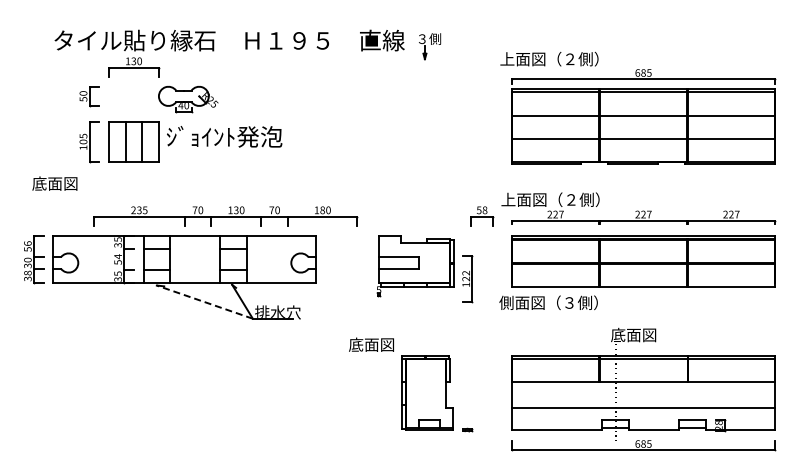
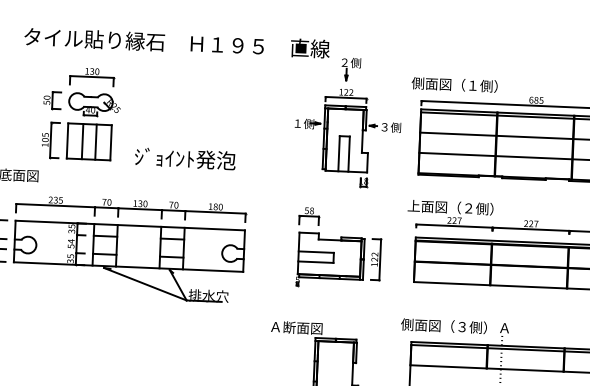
text: (421, 39) -> (343, 63), ３側 -> ２側
text: (229, 40) -> (177, 42), moved
text: (536, 59) -> (443, 84), 上面図（２側） -> 側面図（１側）
part: (188, 99) -> (94, 105), moved
part: (428, 125) -> (346, 138), added
text: (224, 136) -> (185, 158), moved
part: (225, 216) -> (130, 208), moved
part: (482, 216) -> (309, 216), moved
part: (467, 279) -> (375, 260), moved
line: (204, 302) -> (145, 284), dashed -> solid
text: (548, 302) -> (443, 325), moved
text: (633, 334) -> (518, 328), 底面図 -> Ａ
text: (379, 344) -> (296, 327), 底面図 -> Ａ断面図

